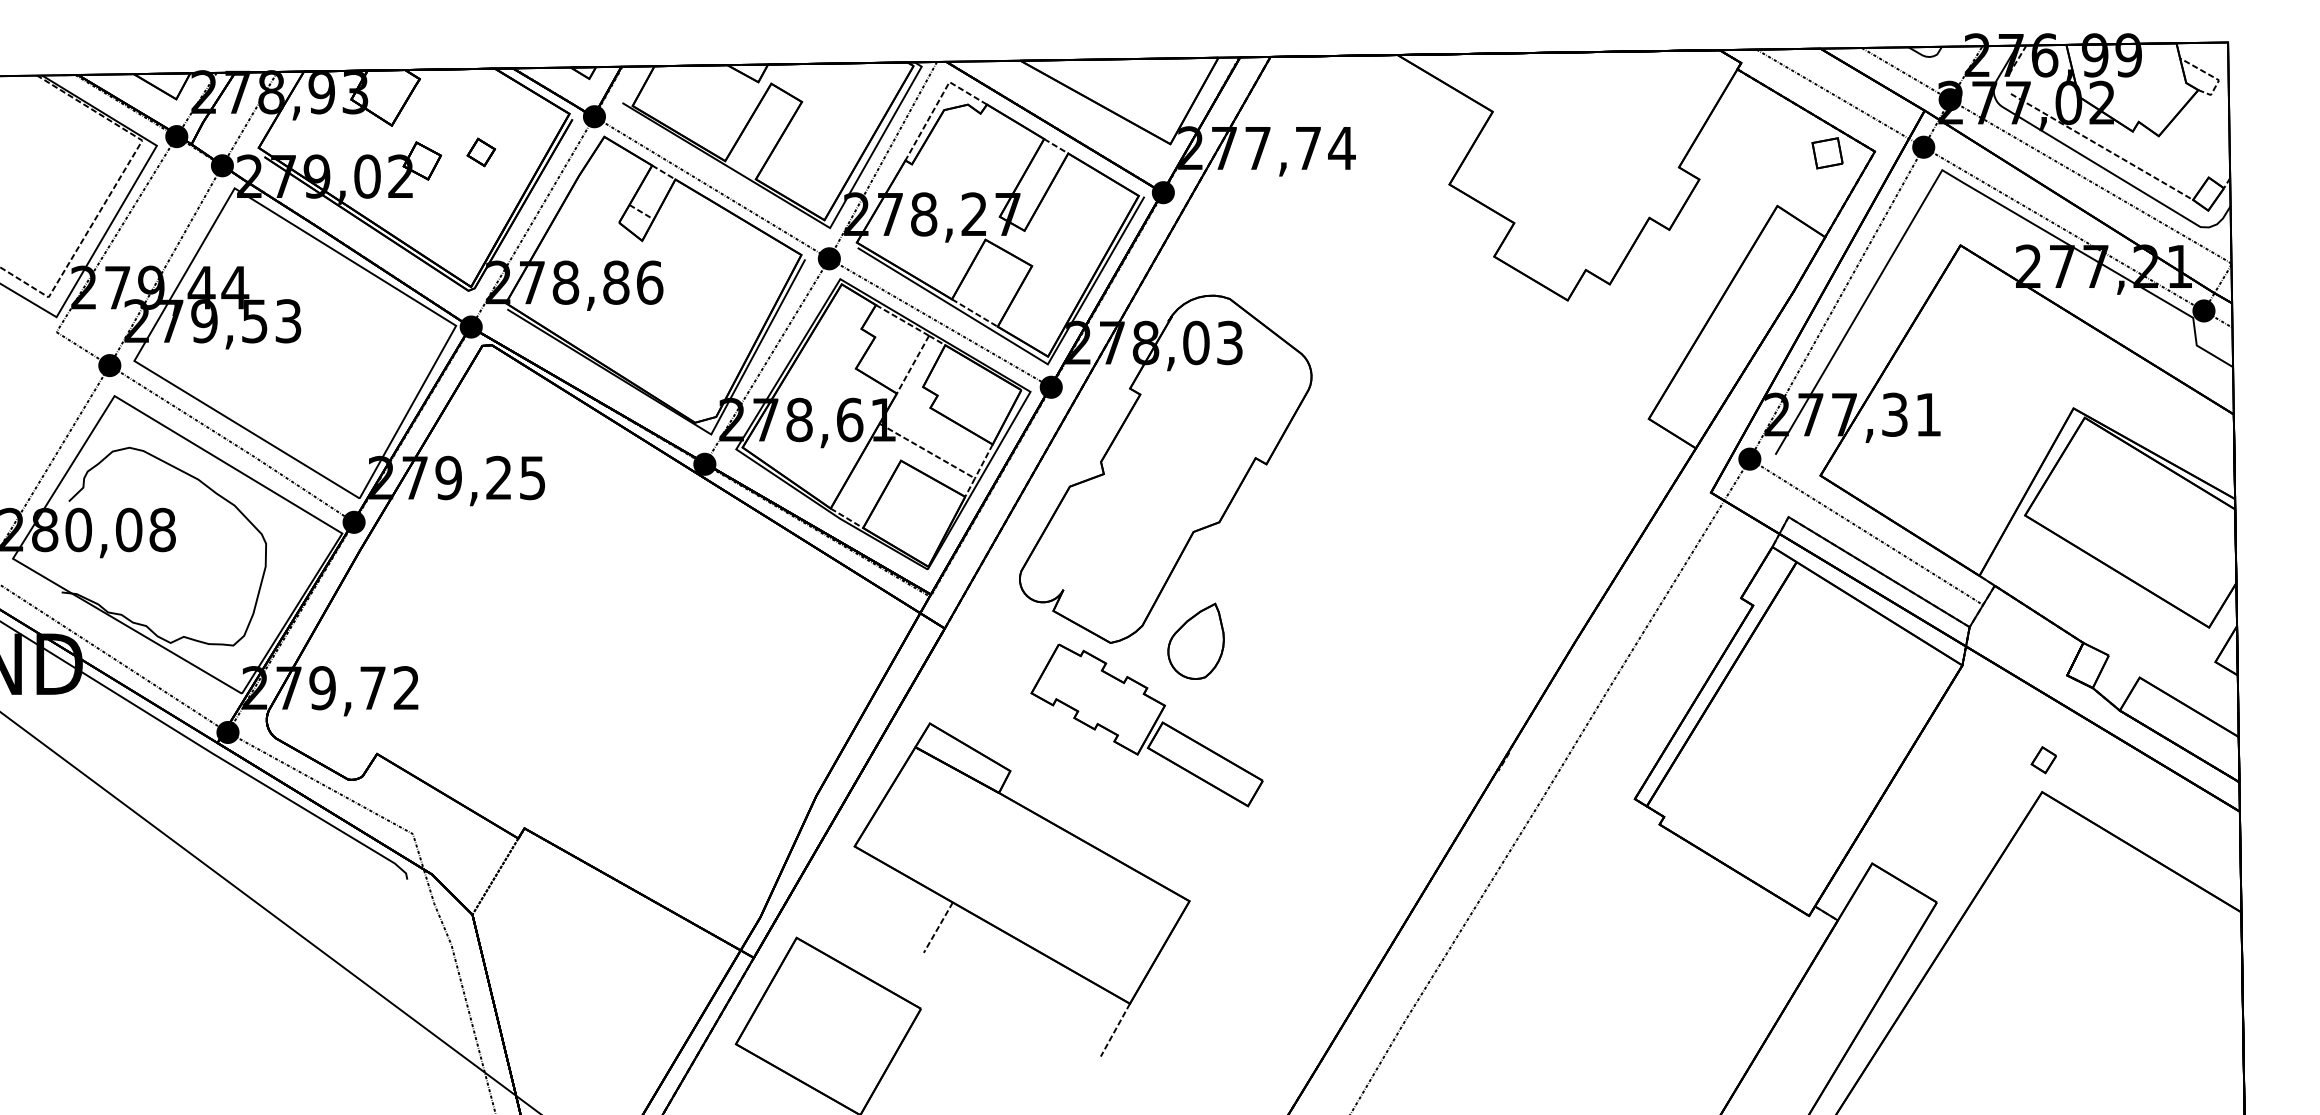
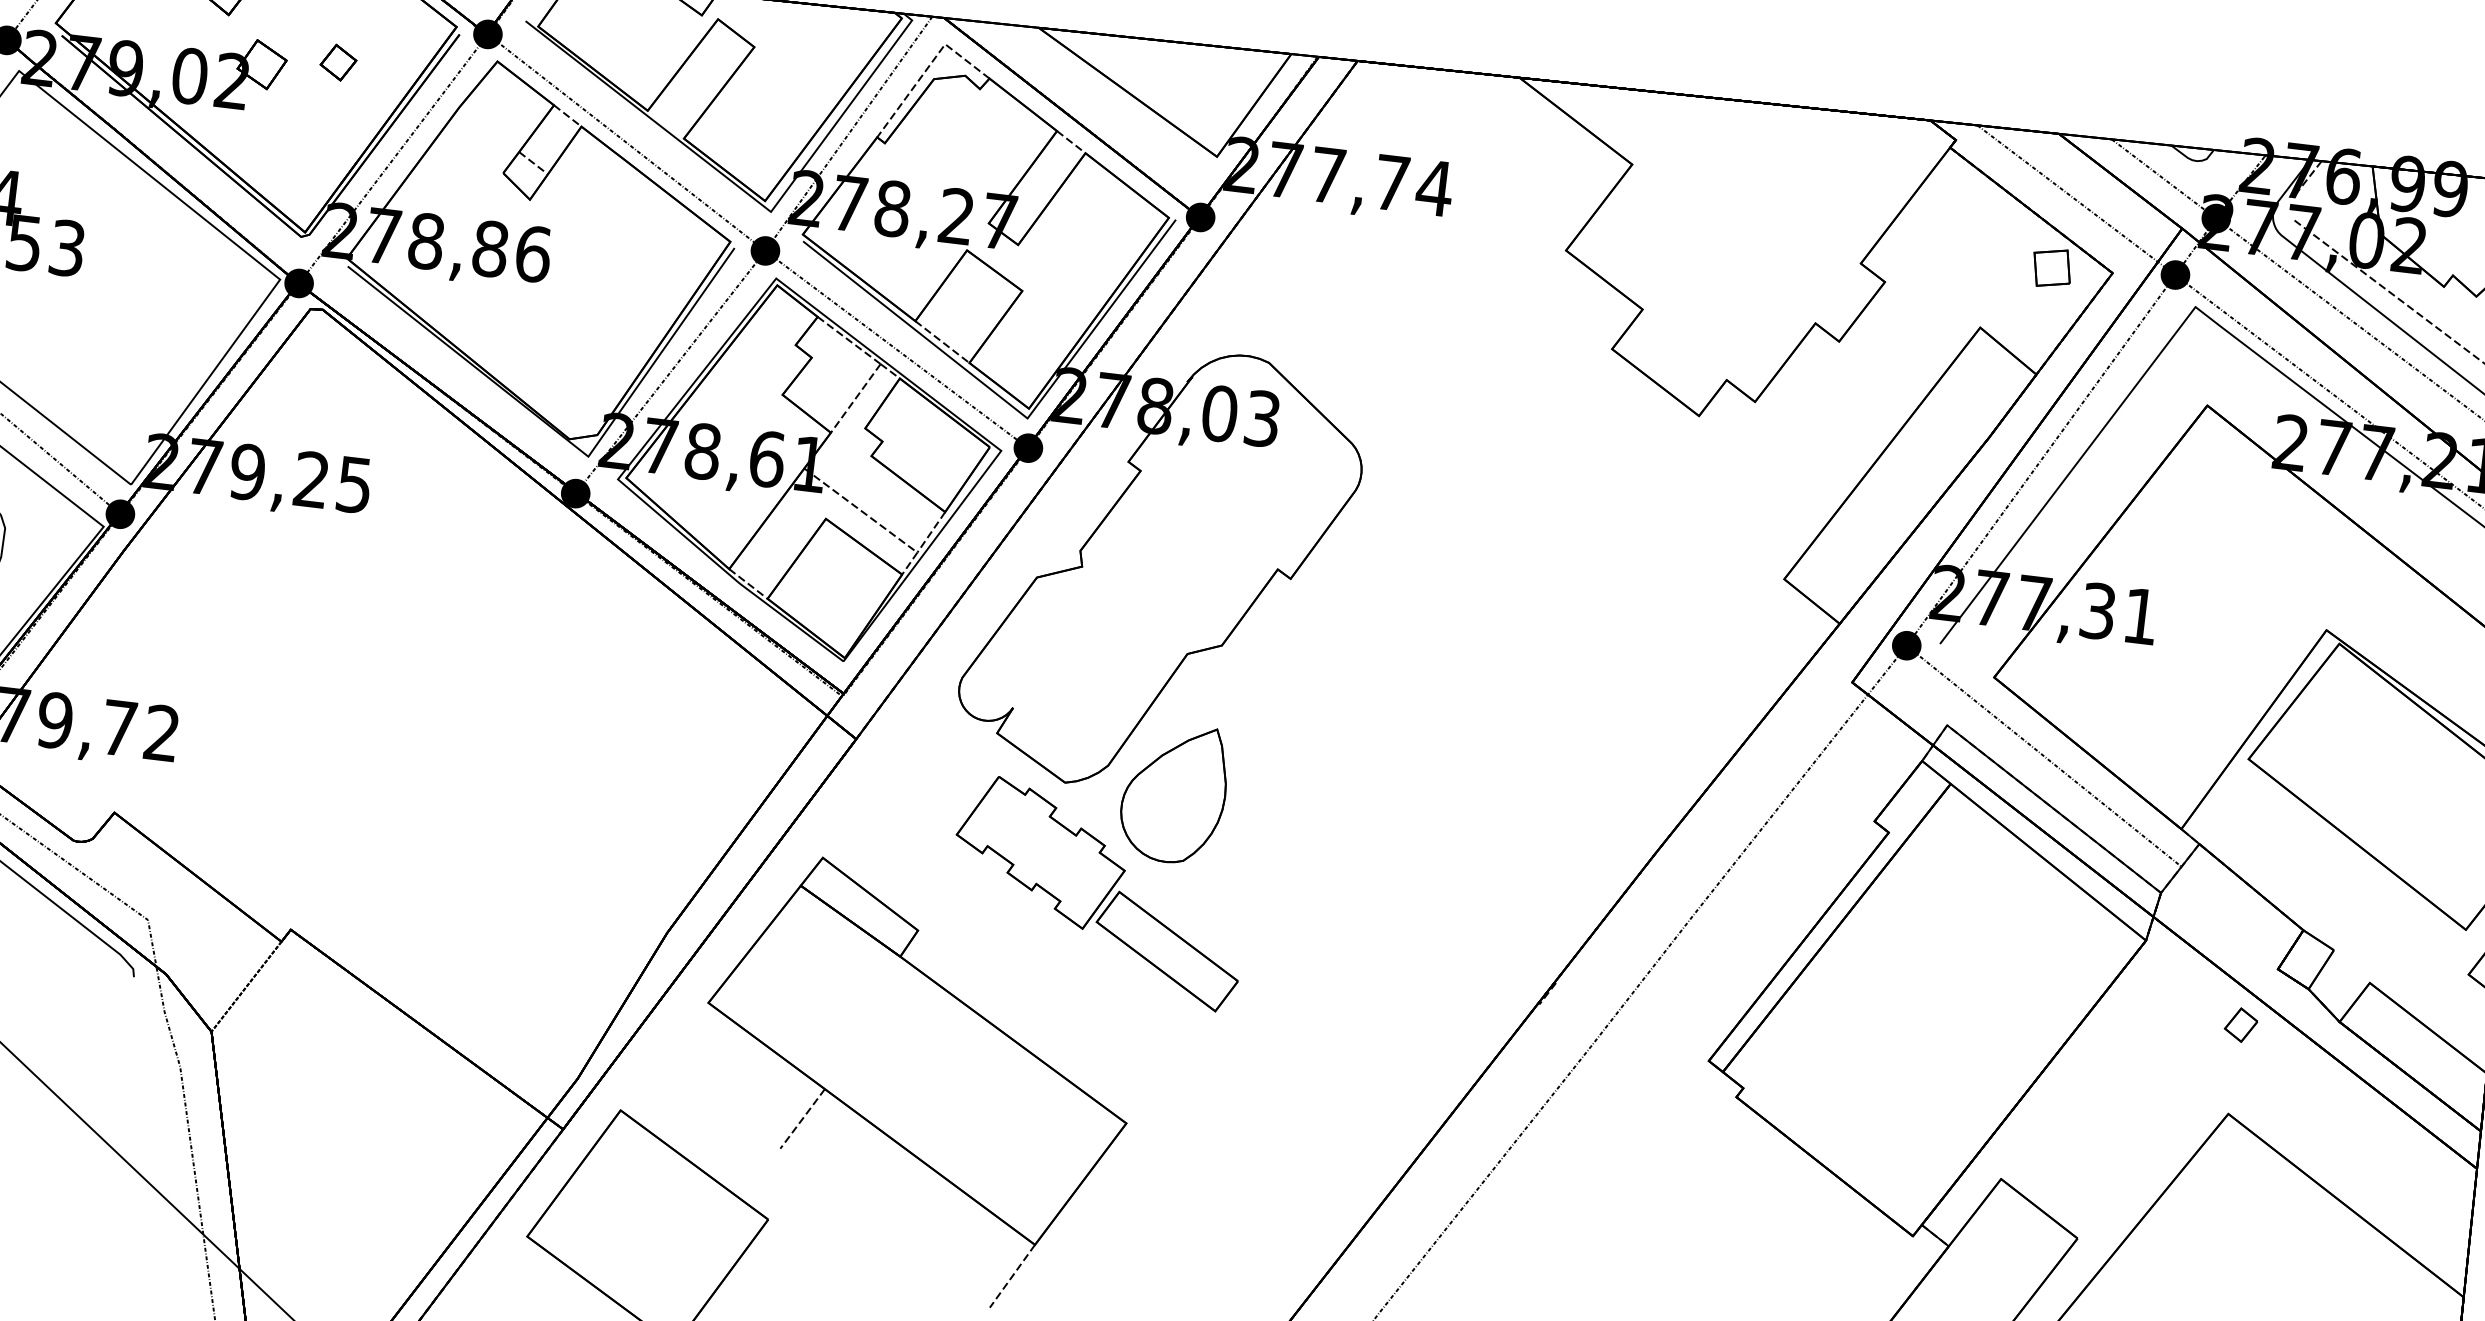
part: (1195, 641) -> (1173, 793), size x1.43
part: (2043, 760) -> (2240, 1025), moved

